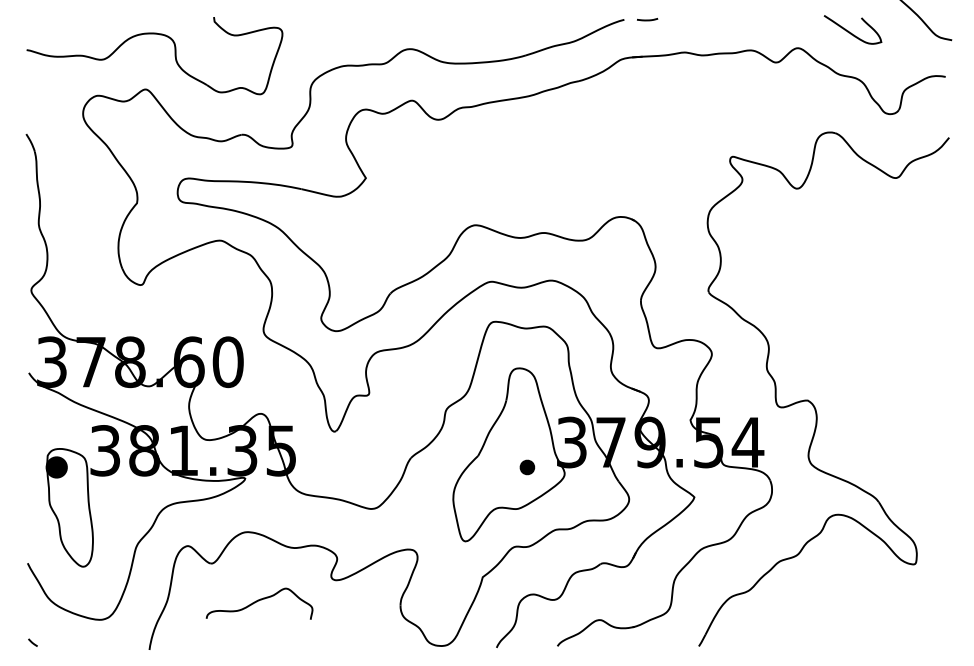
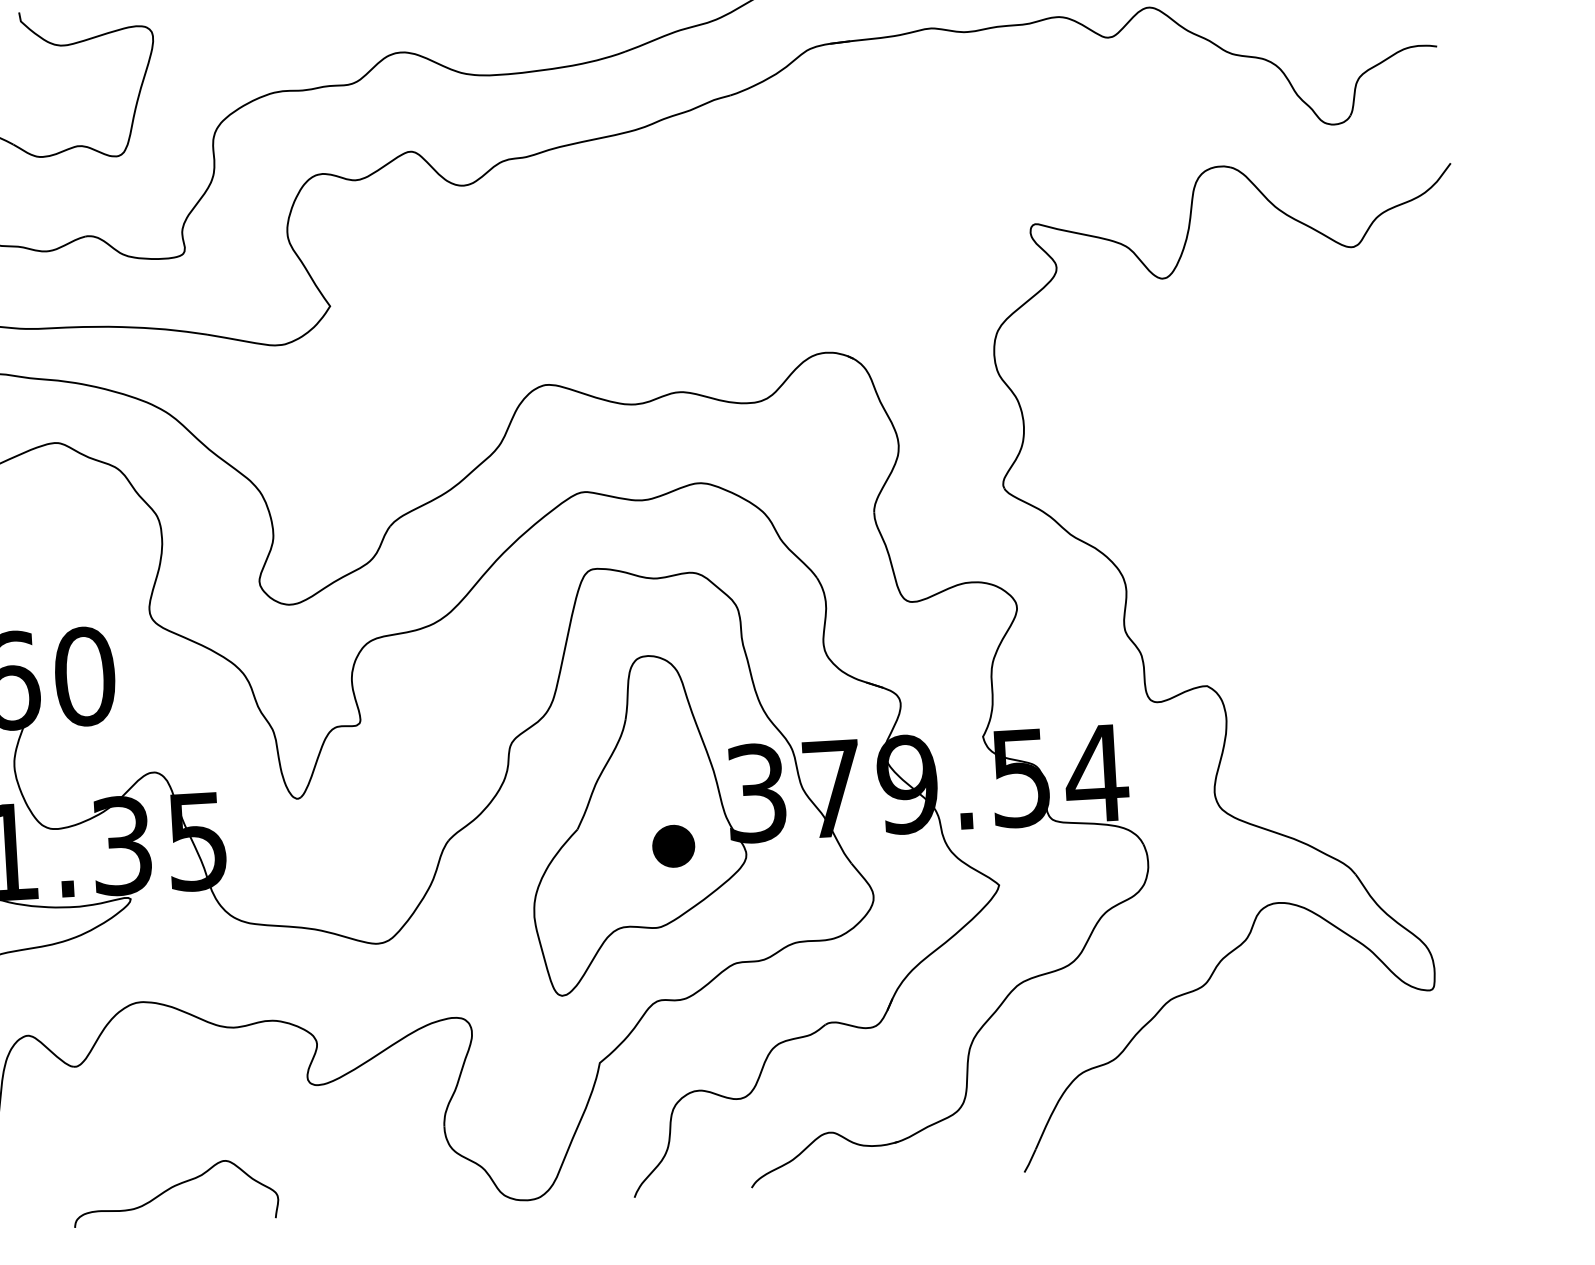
part: (527, 467) -> (673, 846), size x1.43
curve: (259, 601) -> (175, 1188), moved

